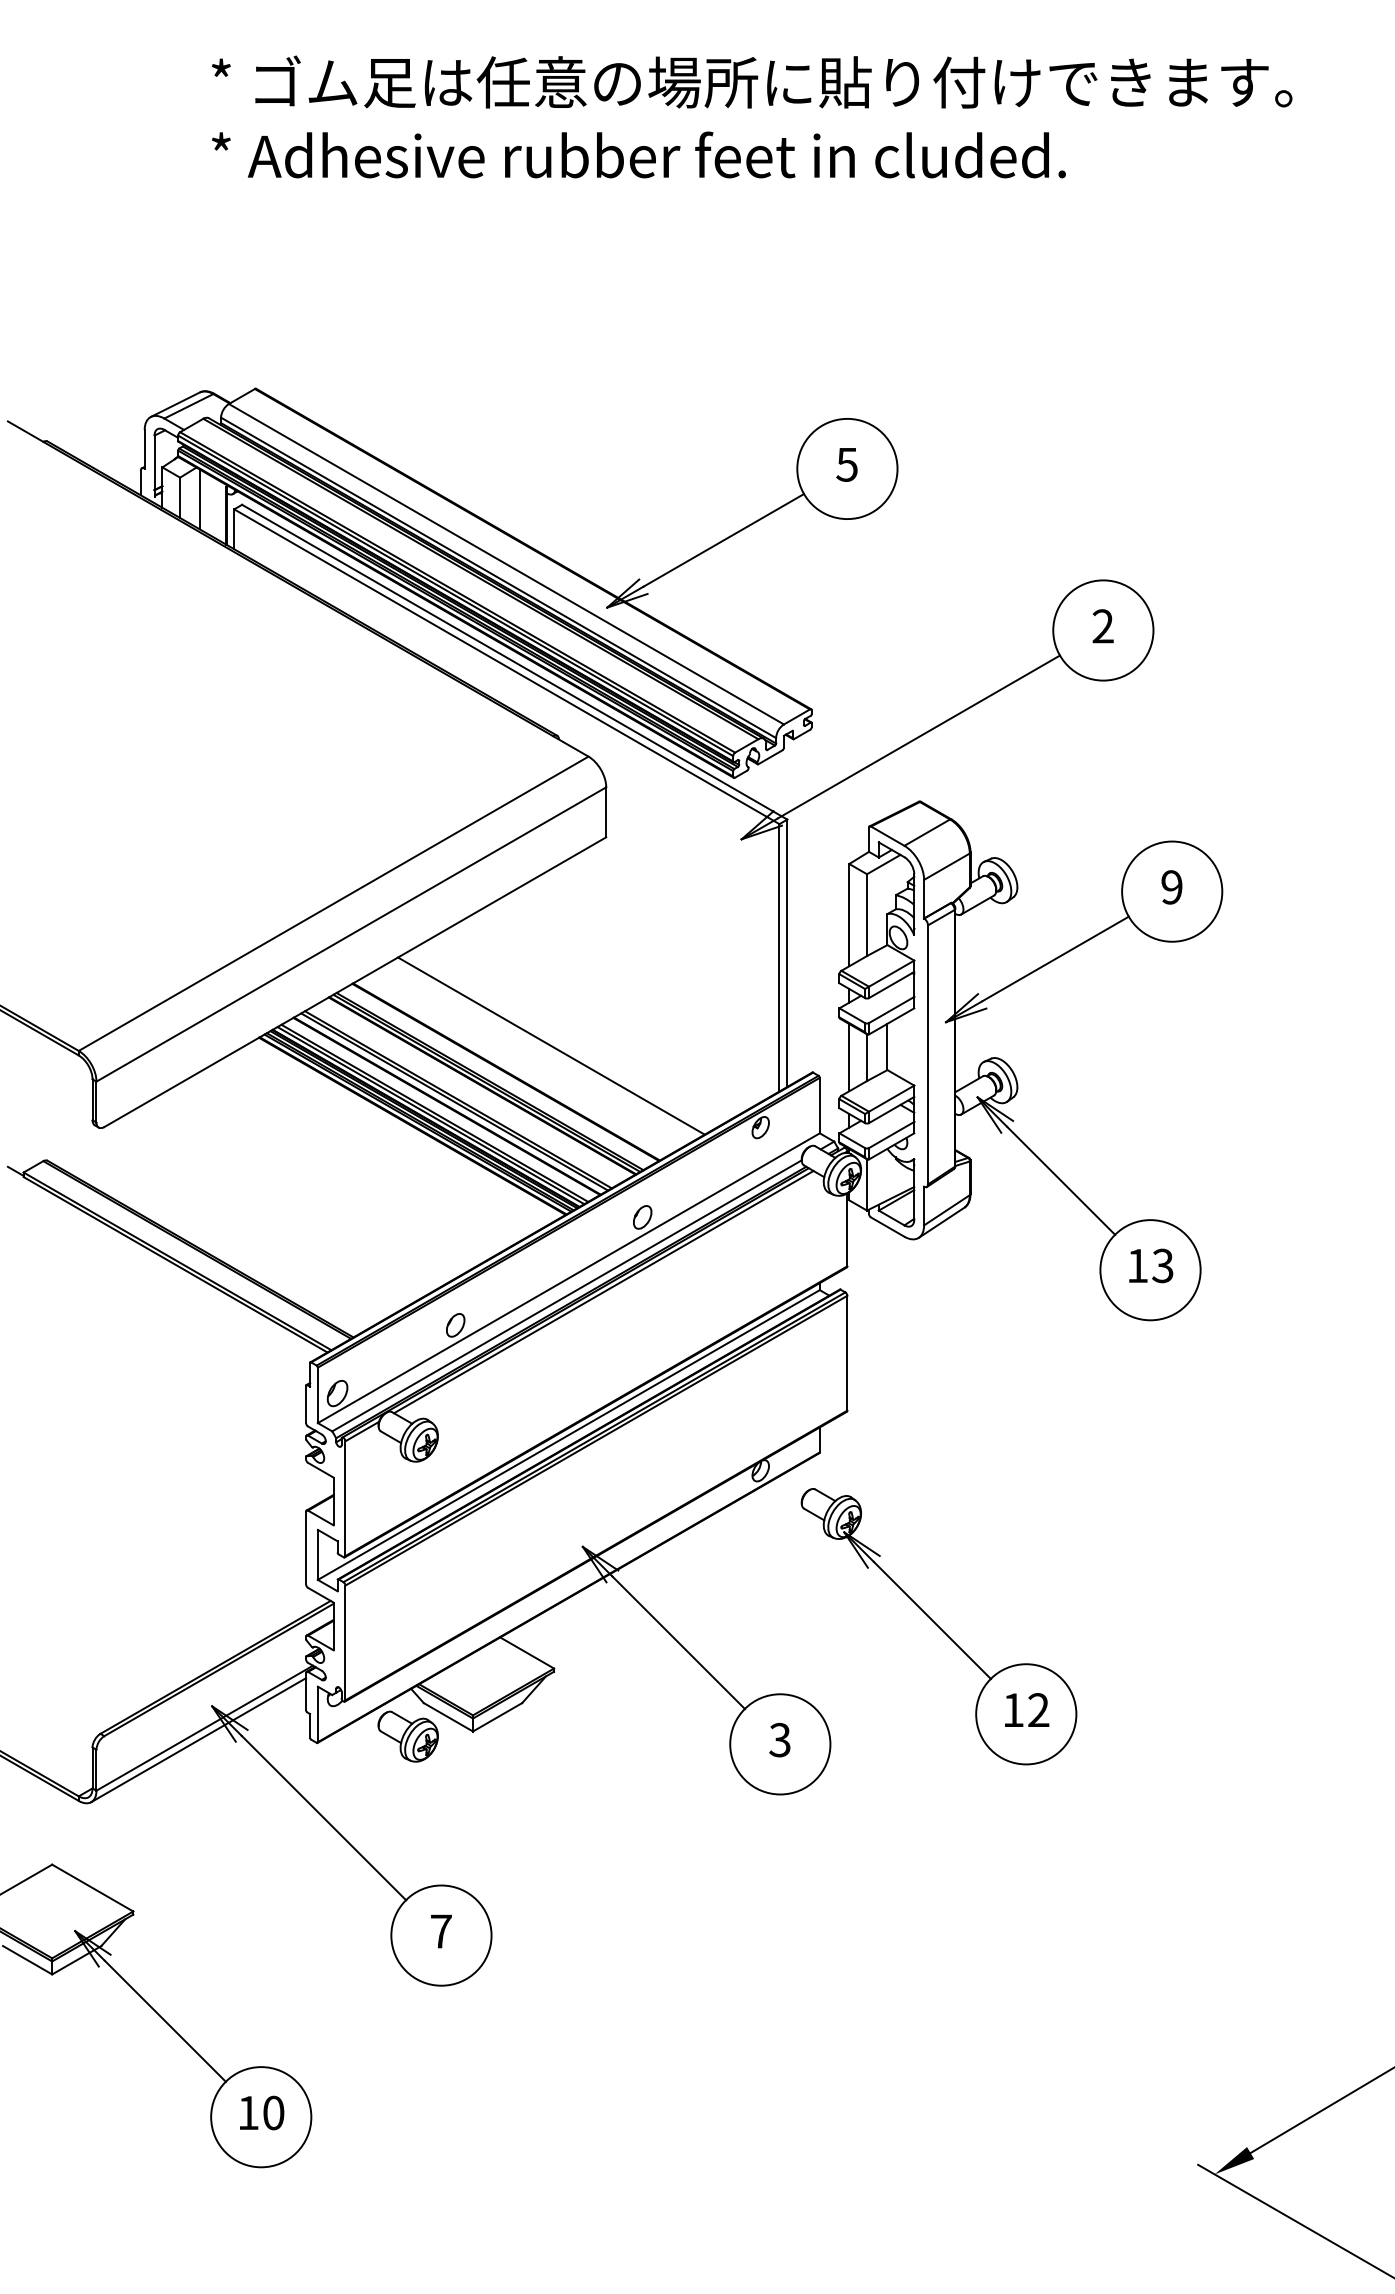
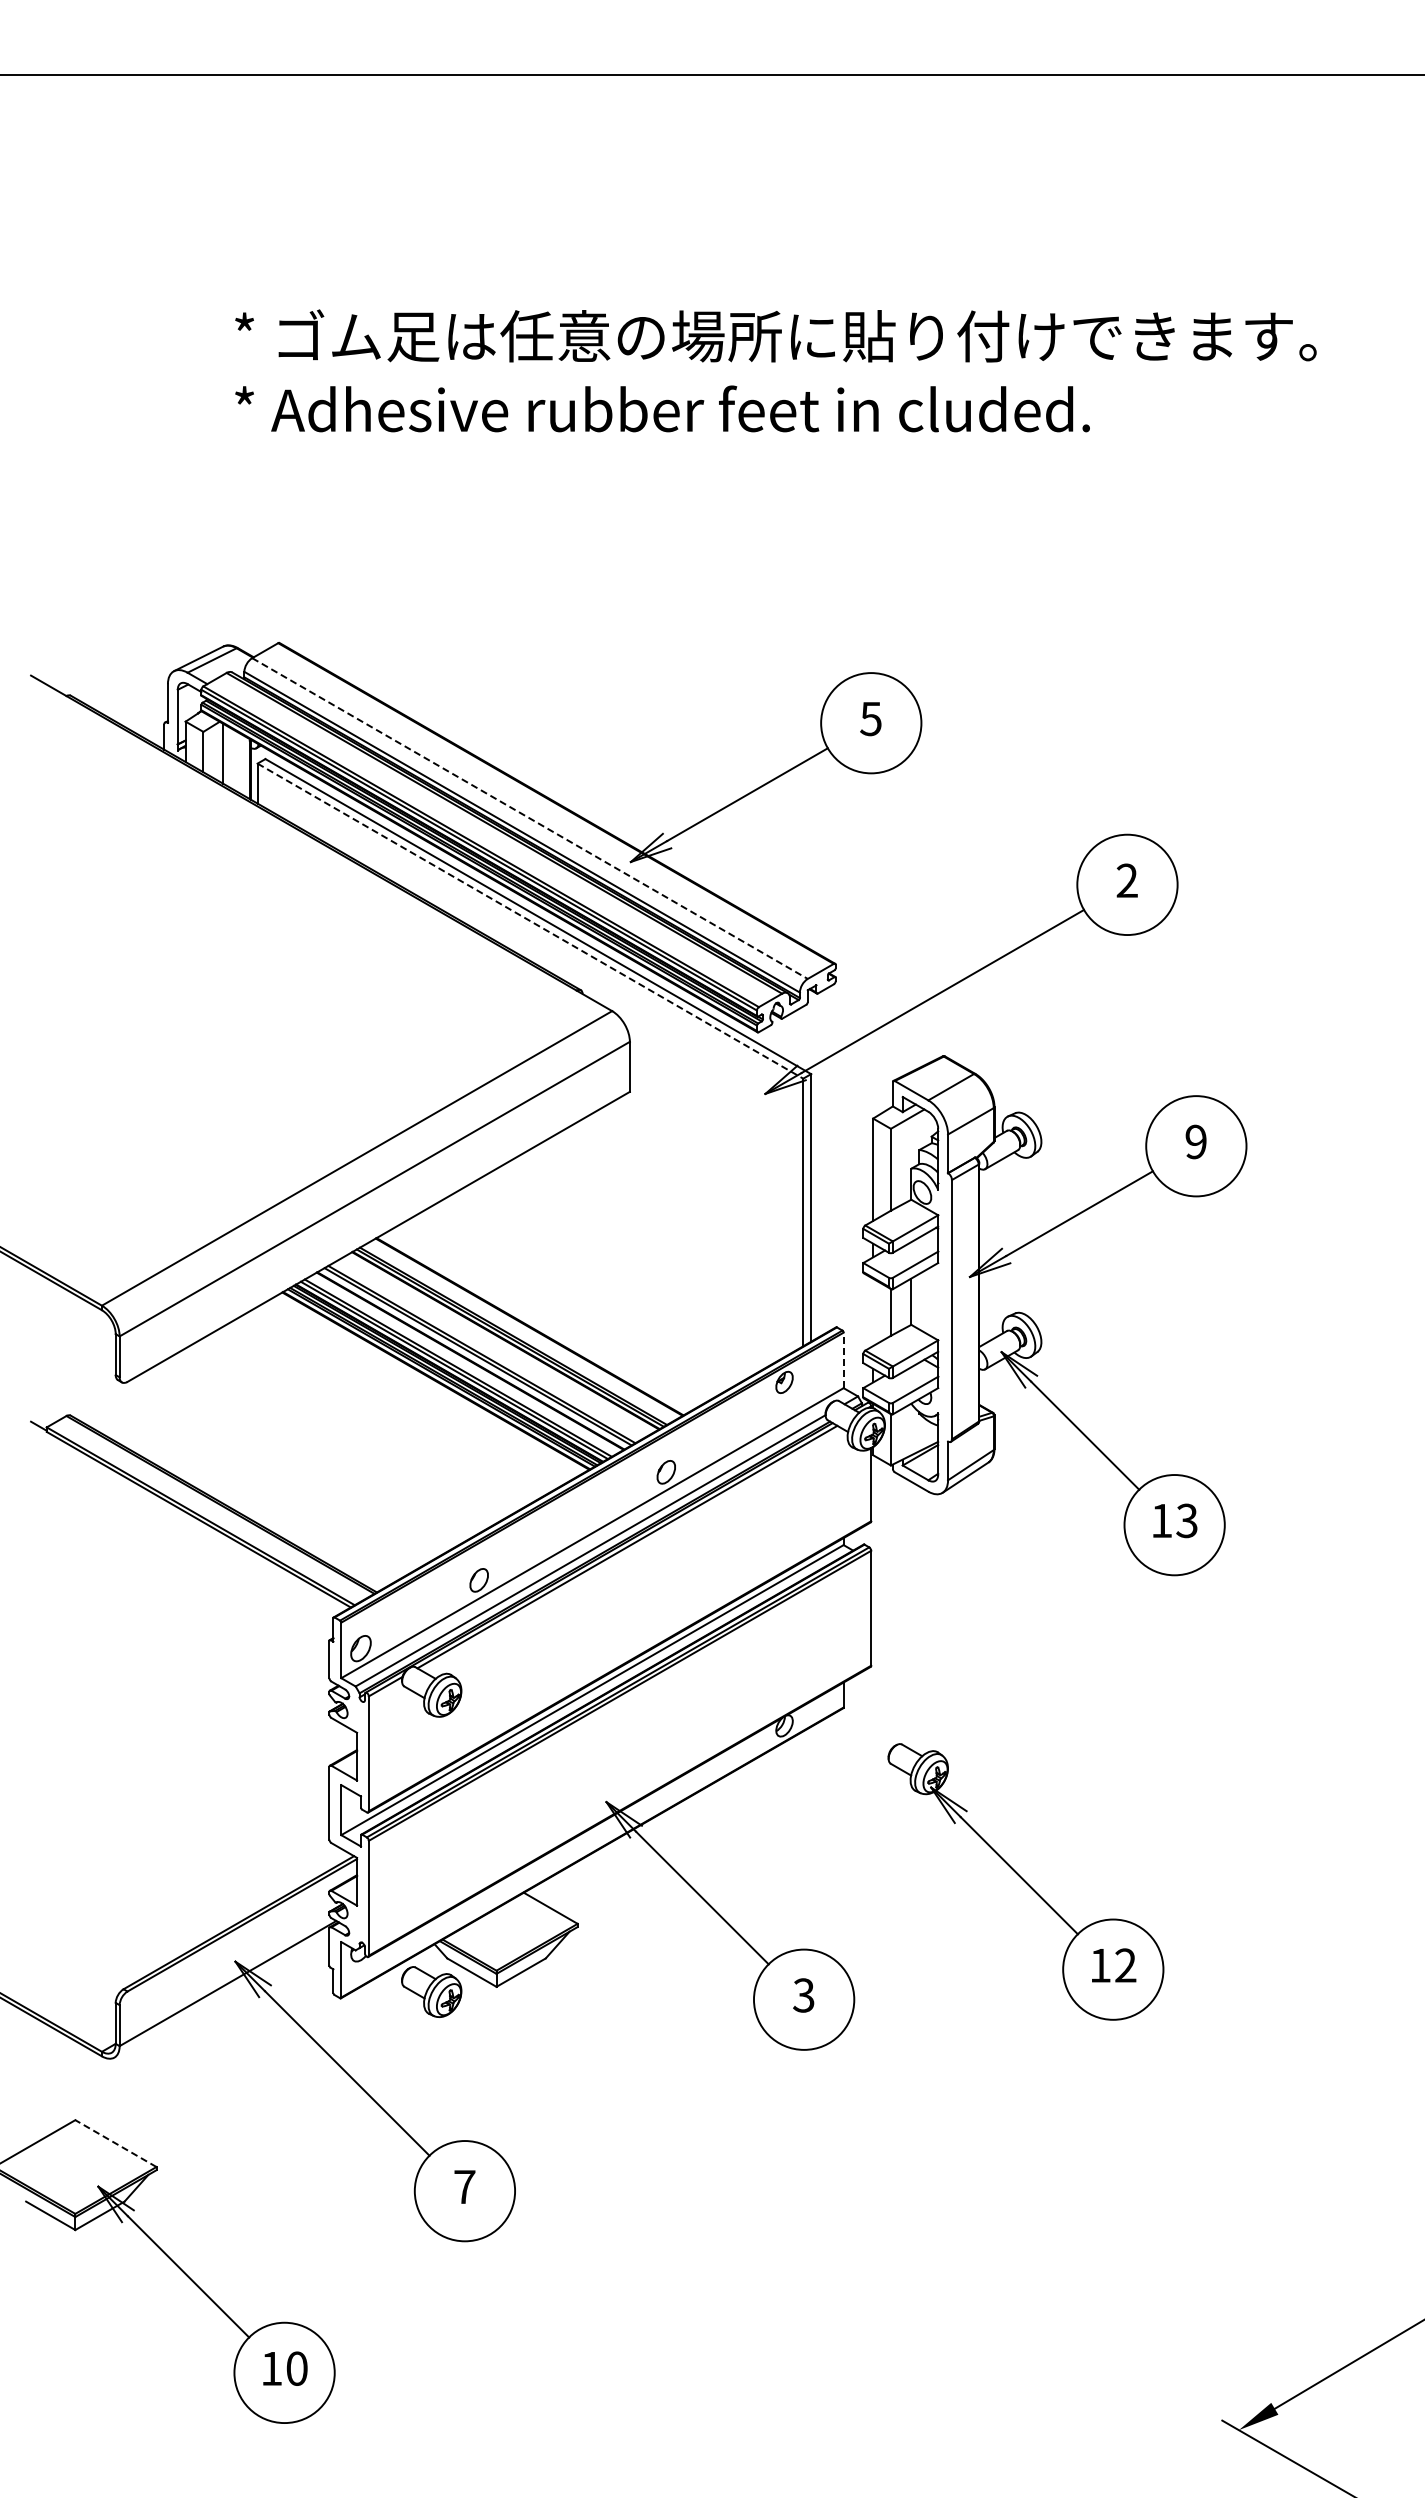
line: (506, 564) -> (530, 818), solid -> dashed
line: (506, 667) -> (530, 921), solid -> dashed
line: (550, 1045) -> (574, 1300), removed
line: (849, 1057) -> (873, 1312), removed
line: (819, 1105) -> (843, 1360), solid -> dashed
part: (938, 1626) -> (1025, 1881), moved
line: (198, 1740) -> (221, 1995), removed
line: (92, 1887) -> (115, 2143), solid -> dashed

